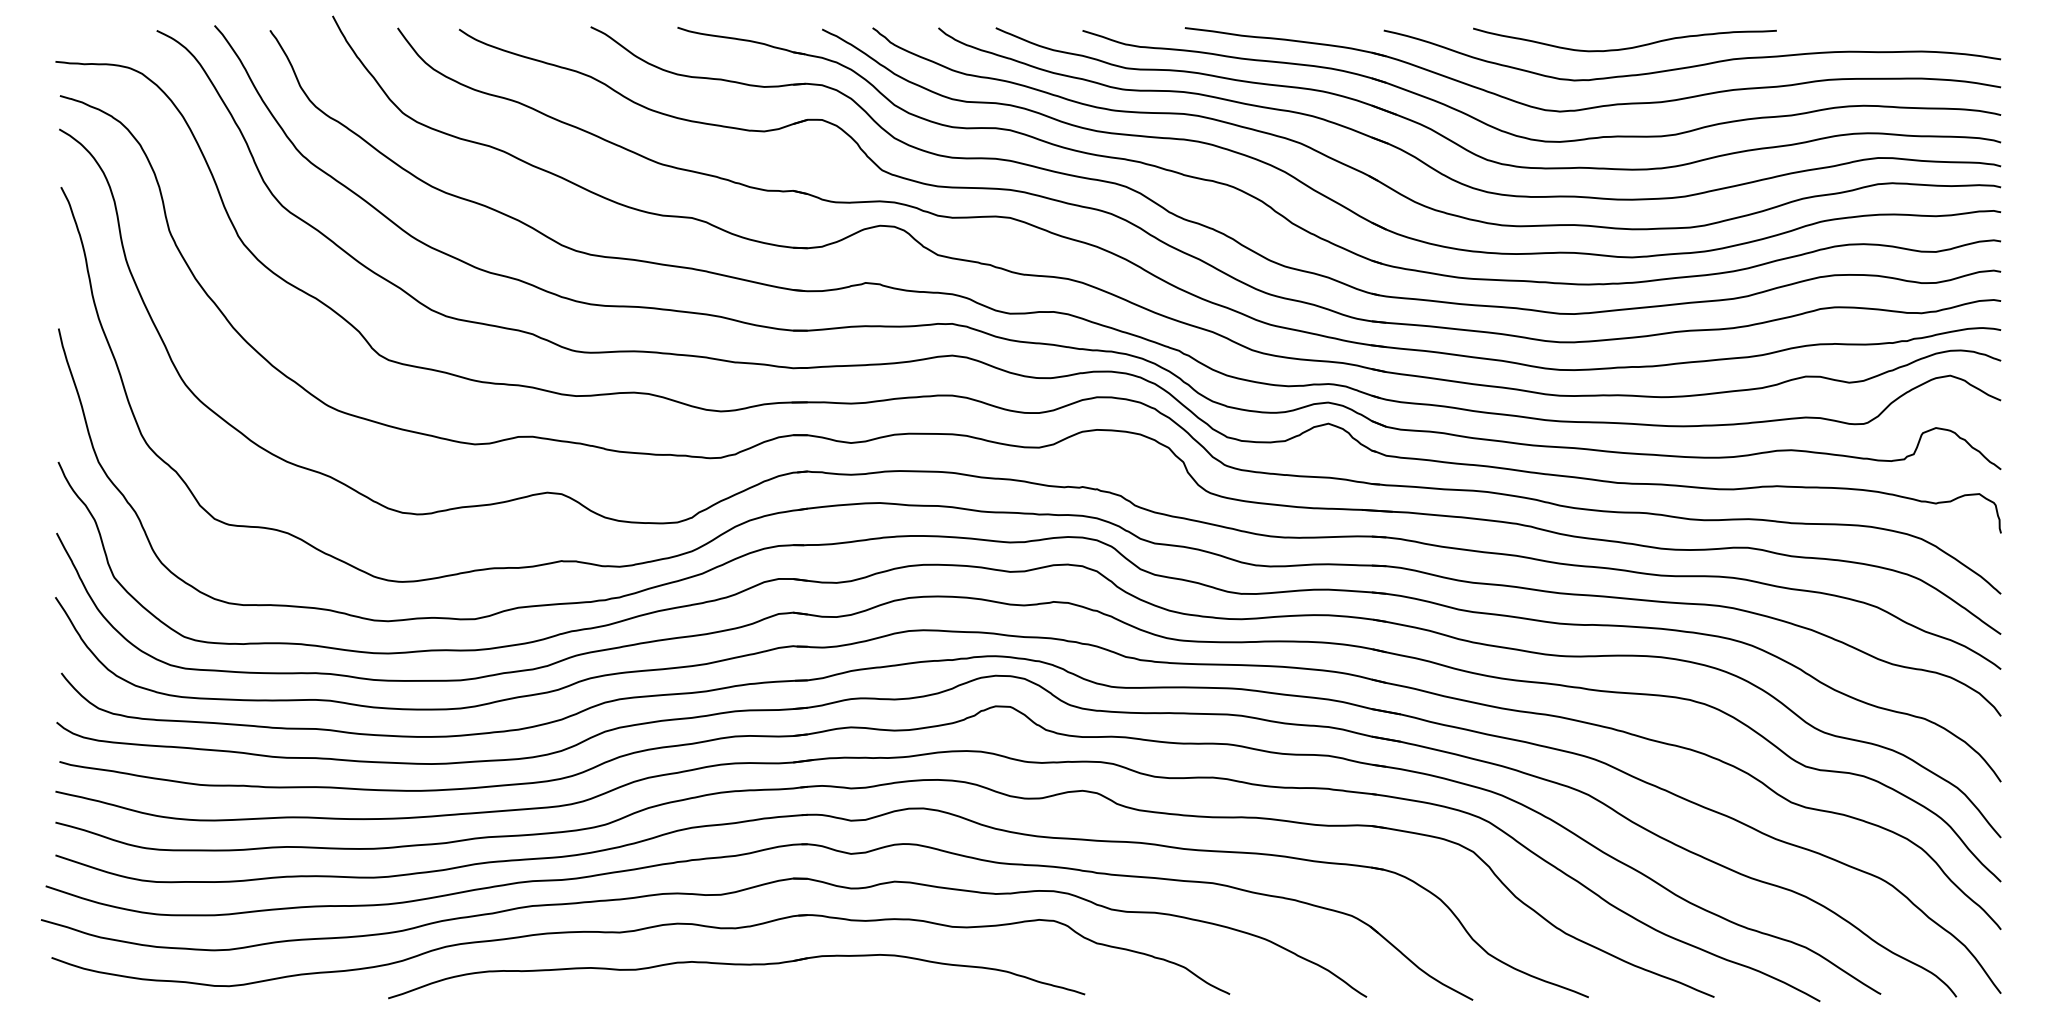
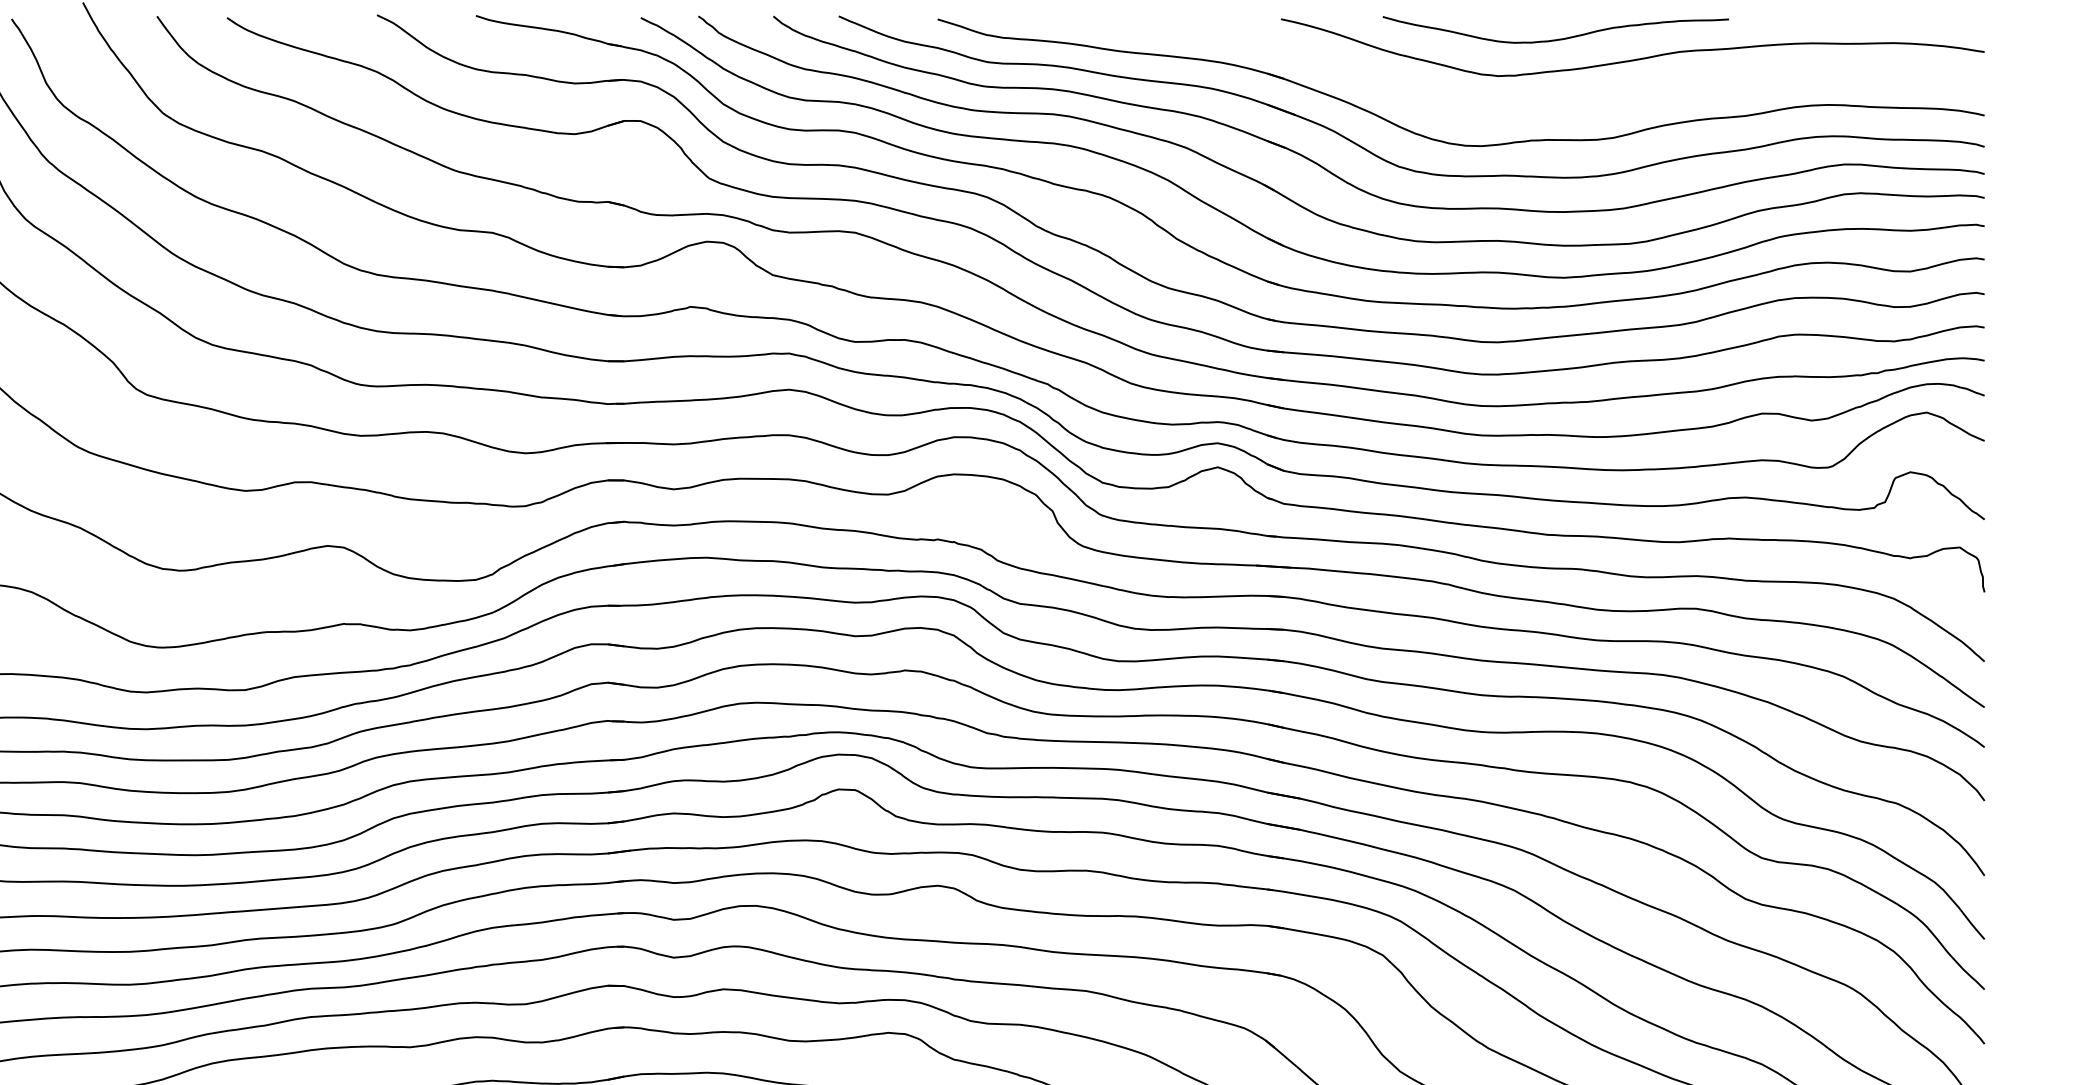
part: (1599, 105) -> (1526, 104), removed

